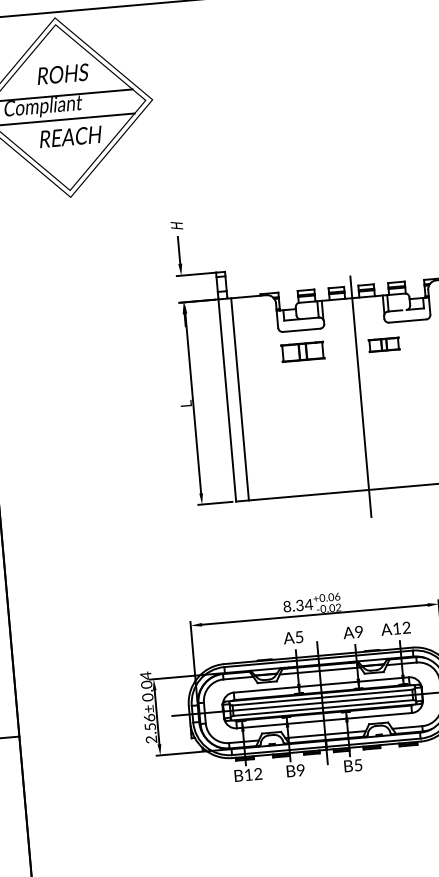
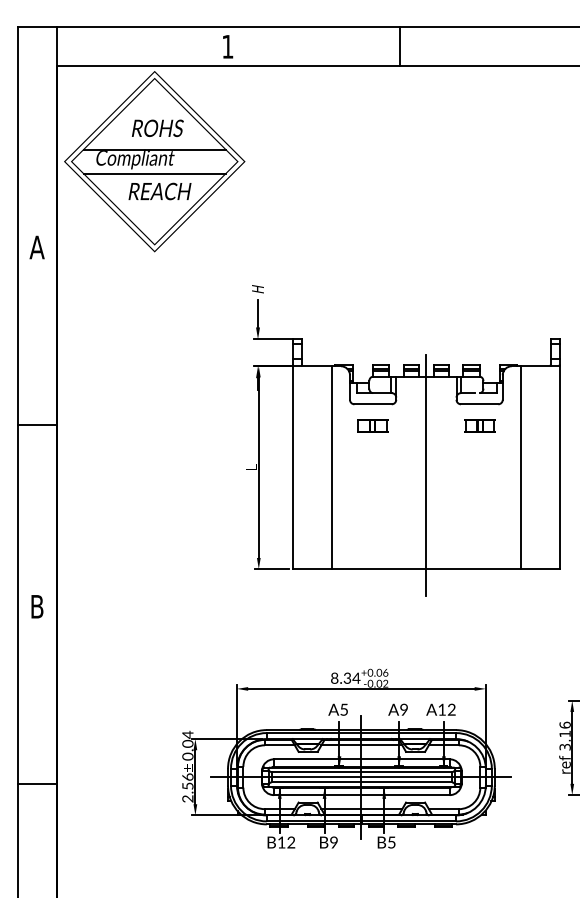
part: (383, 344) -> (479, 425), moved
part: (302, 351) -> (372, 425), size x0.71
line: (239, 399) -> (331, 467), moved

